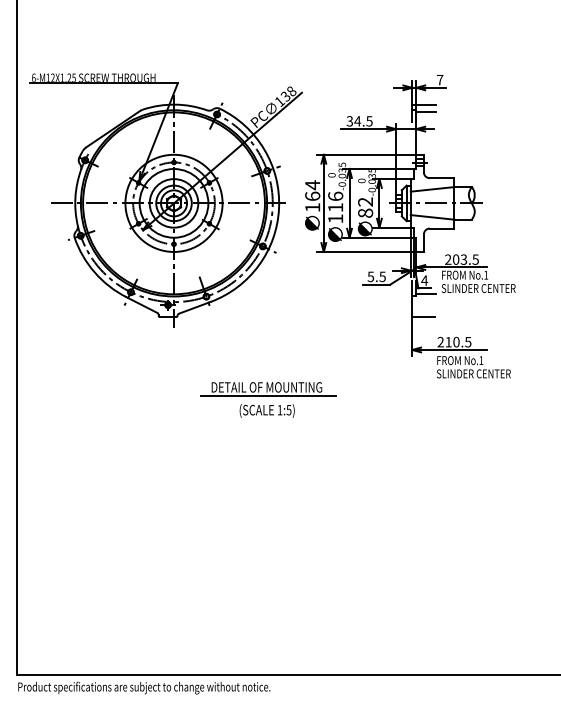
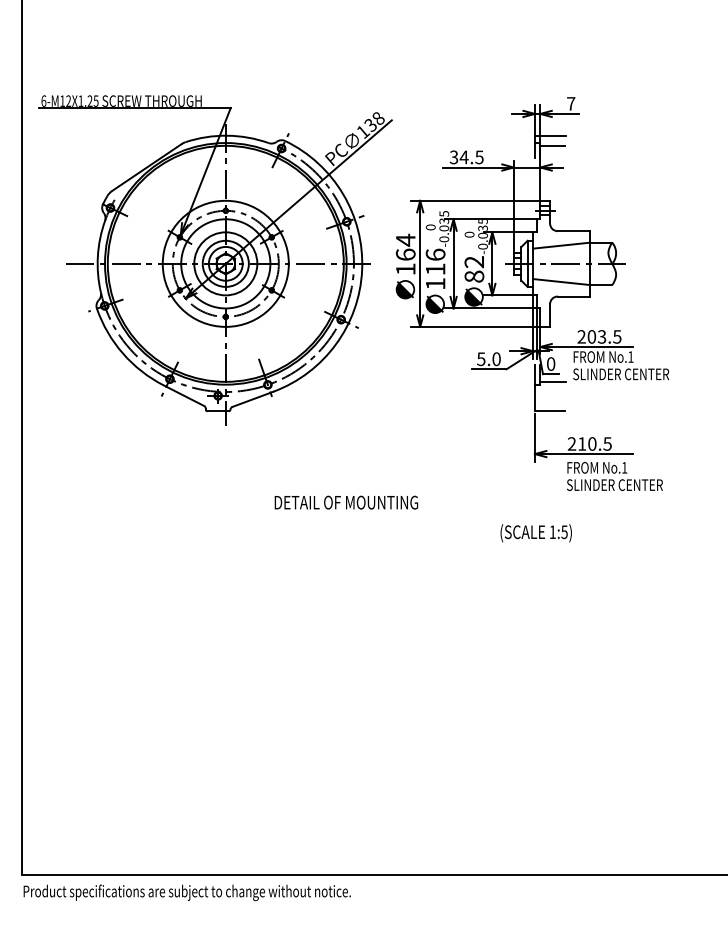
text: (382, 276) -> (496, 358), 5.5 -> 5.0
text: (424, 280) -> (550, 363), 4 -> 0
line: (268, 396) -> (348, 514), removed
text: (266, 410) -> (535, 532), moved

